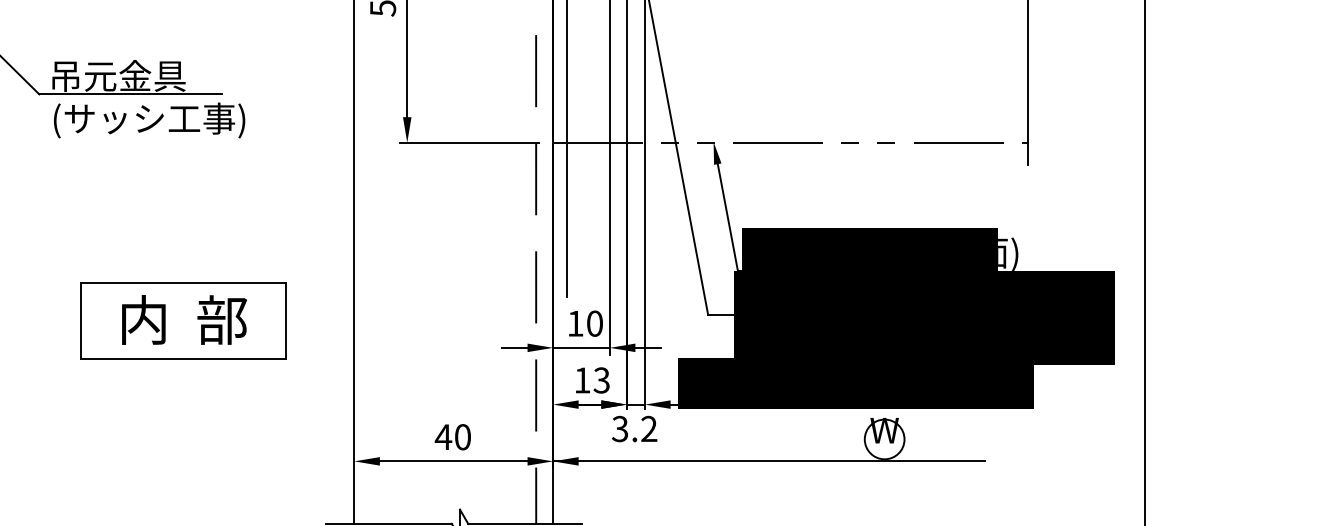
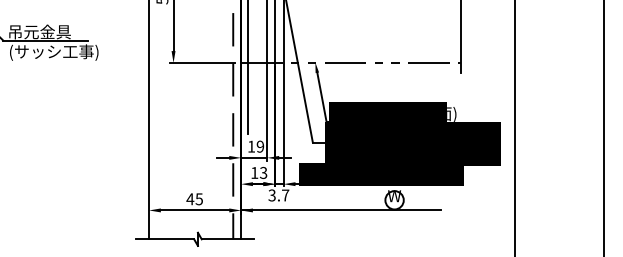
part: (182, 321) -> (69, 145), removed
text: (595, 323) -> (260, 146), 10 -> 19
text: (649, 429) -> (285, 195), 3.2 -> 3.7
text: (461, 437) -> (198, 199), 40 -> 45

